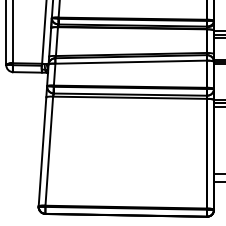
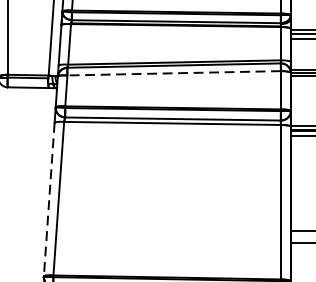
line: (131, 62) -> (174, 73), solid -> dashed
line: (42, 151) -> (49, 199), solid -> dashed

